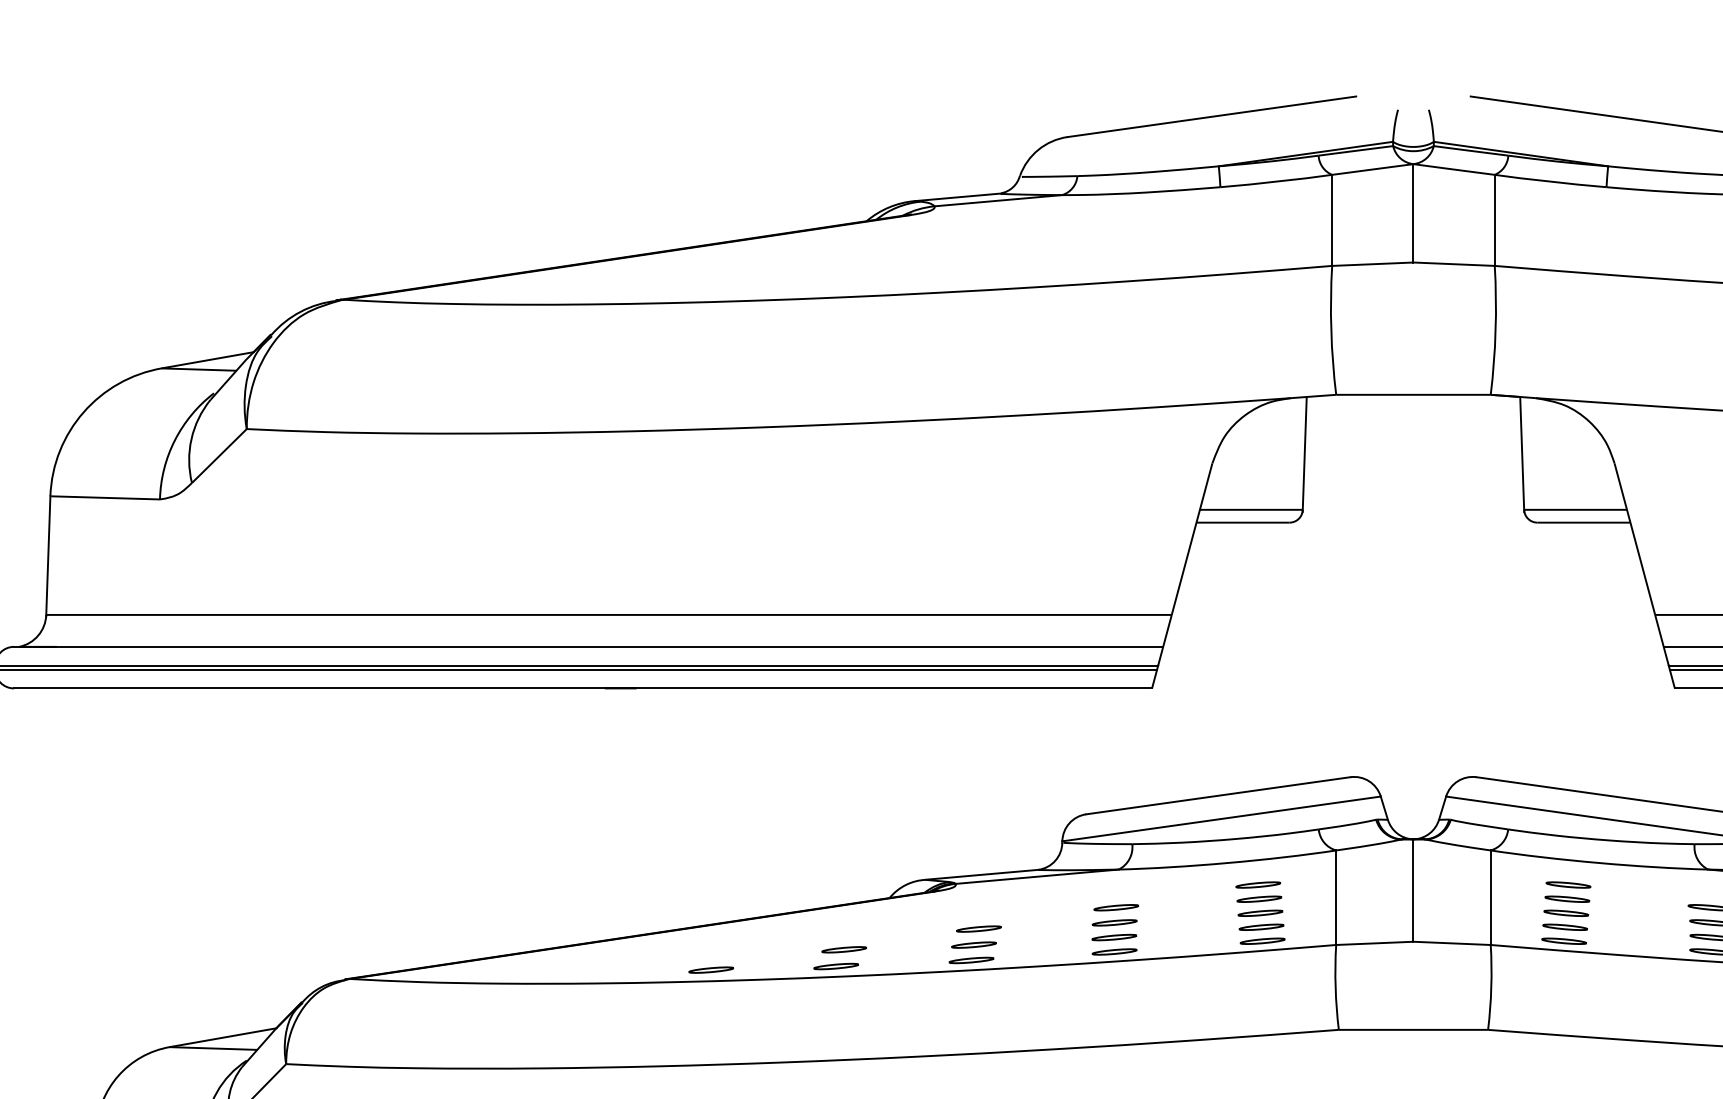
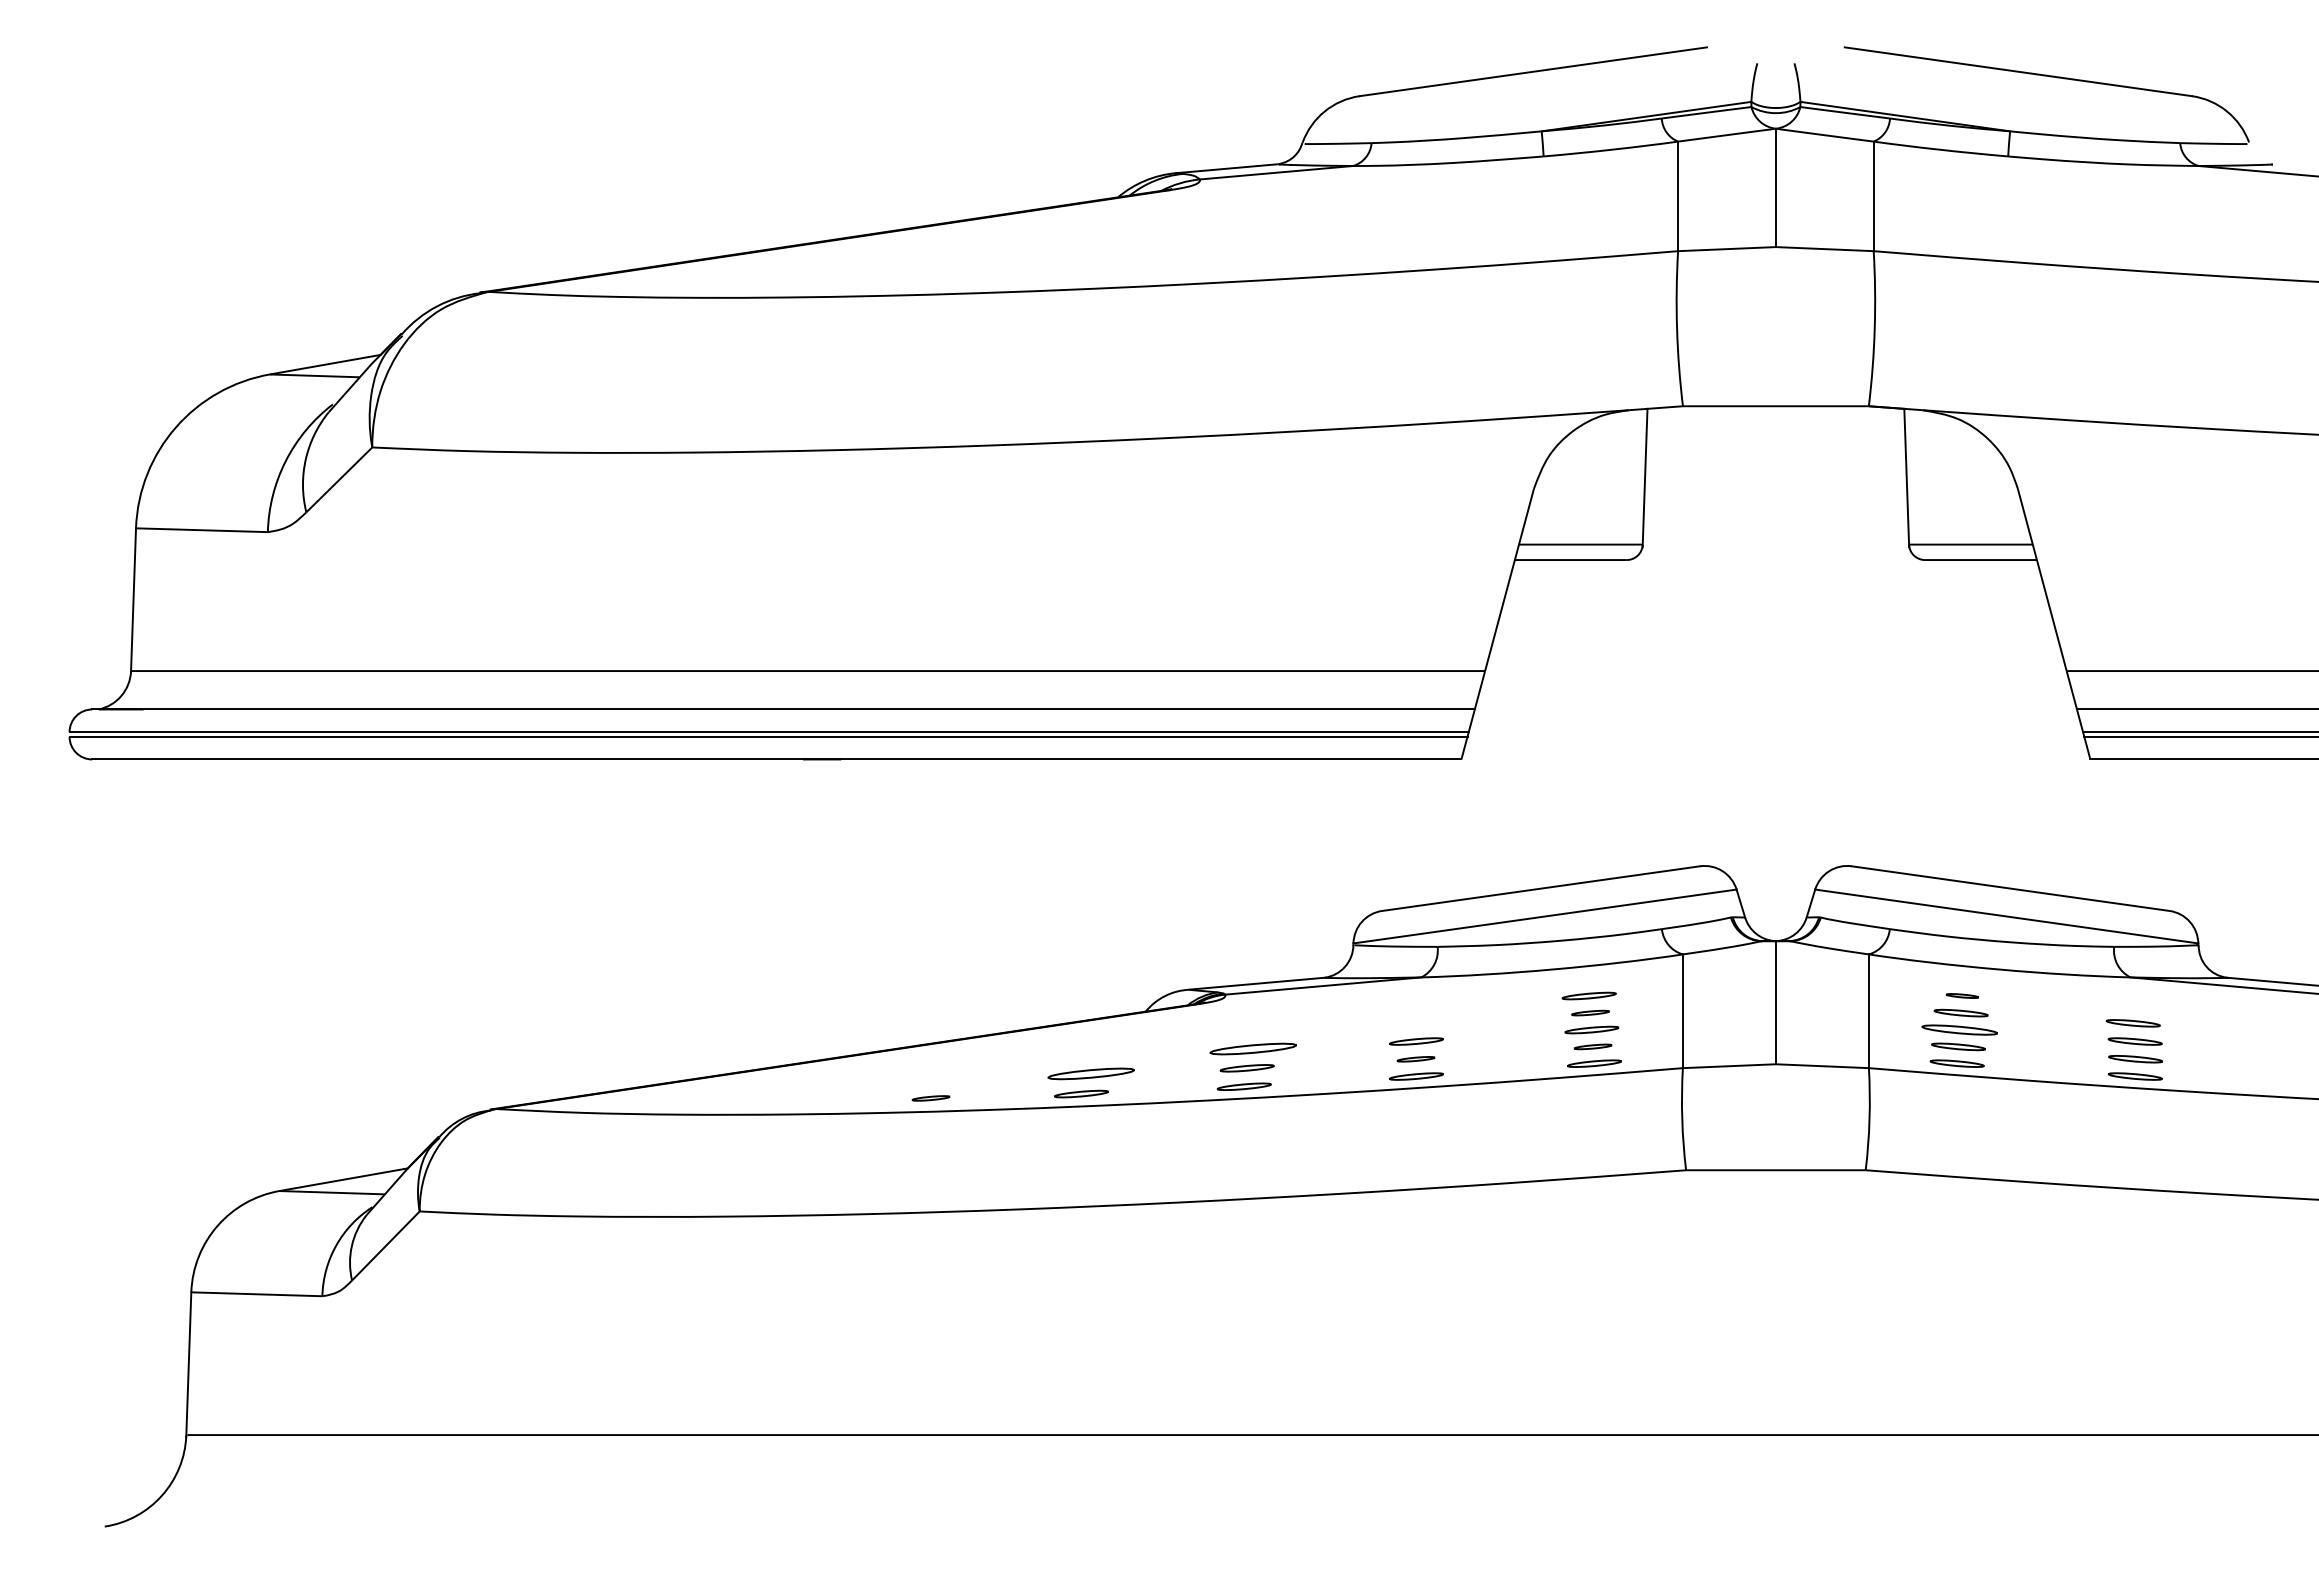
part: (1568, 884) -> (1962, 995), size x0.6
part: (1259, 898) -> (1590, 1012), size x0.7
part: (1116, 907) -> (1418, 1023), removed
part: (1566, 912) -> (1959, 1029), size x1.4
part: (1261, 926) -> (1592, 1046), size x0.7
part: (978, 928) -> (1252, 1048), size x1.6
part: (1113, 937) -> (1415, 1059), size x0.7
part: (843, 949) -> (1090, 1073), size x1.6
part: (710, 970) -> (930, 1098), size x0.7

